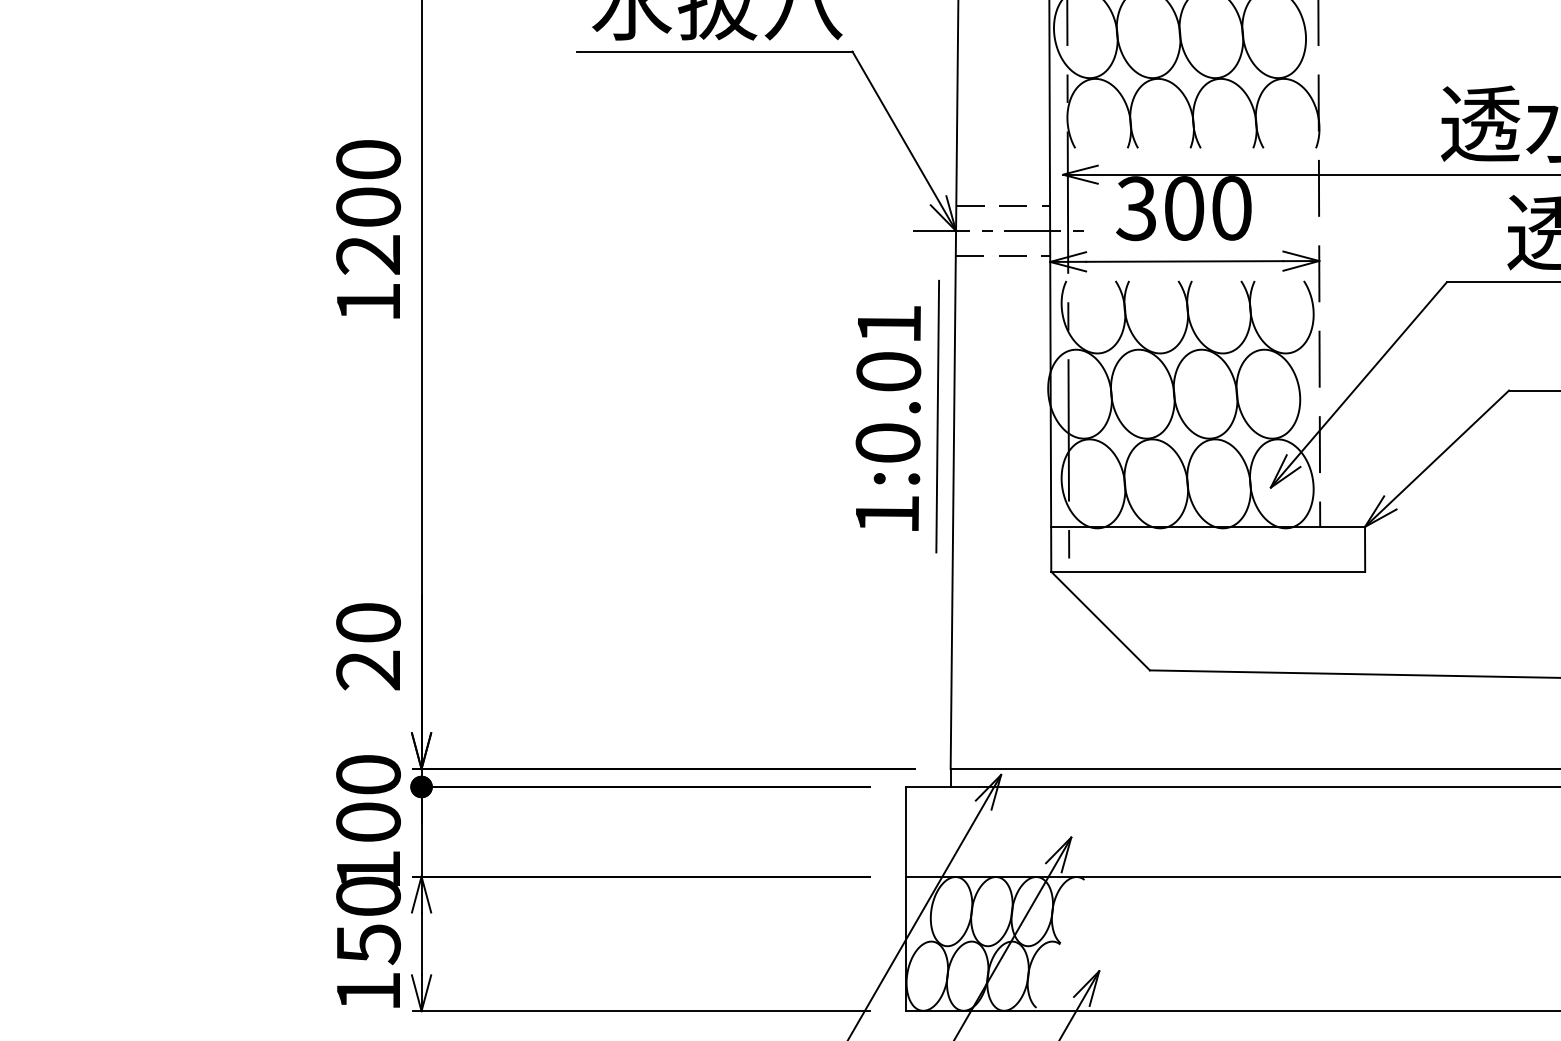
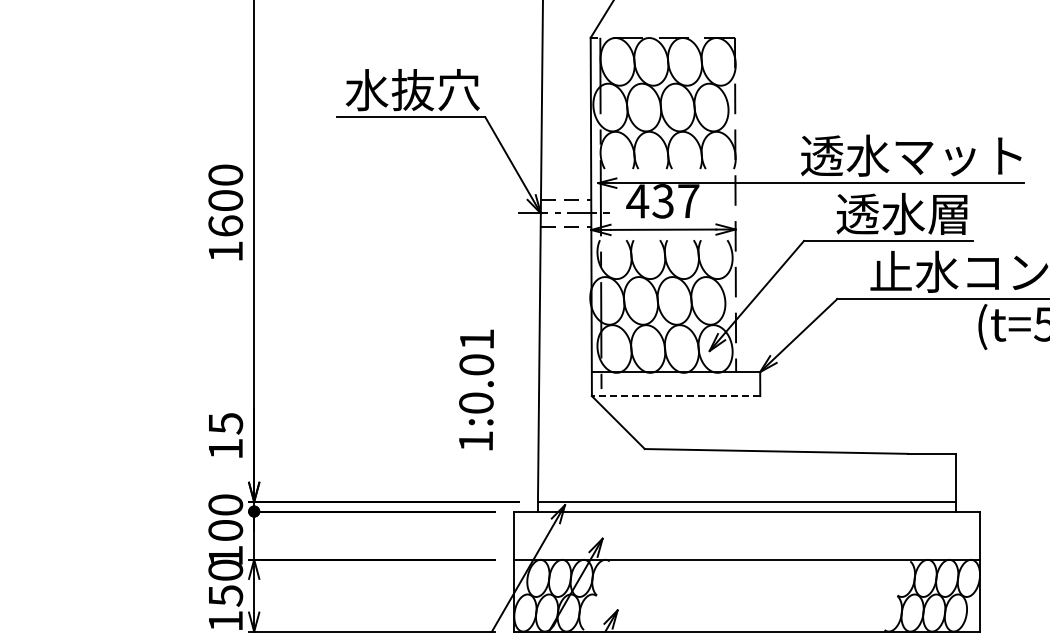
text: (1182, 208) -> (662, 201), 300 -> 437
text: (368, 253) -> (225, 225), 1200 -> 1600
line: (936, 415) -> (530, 312), removed
text: (888, 417) -> (476, 389), moved
line: (1207, 572) -> (675, 396), solid -> dashed
text: (368, 647) -> (225, 436), 20 -> 15

